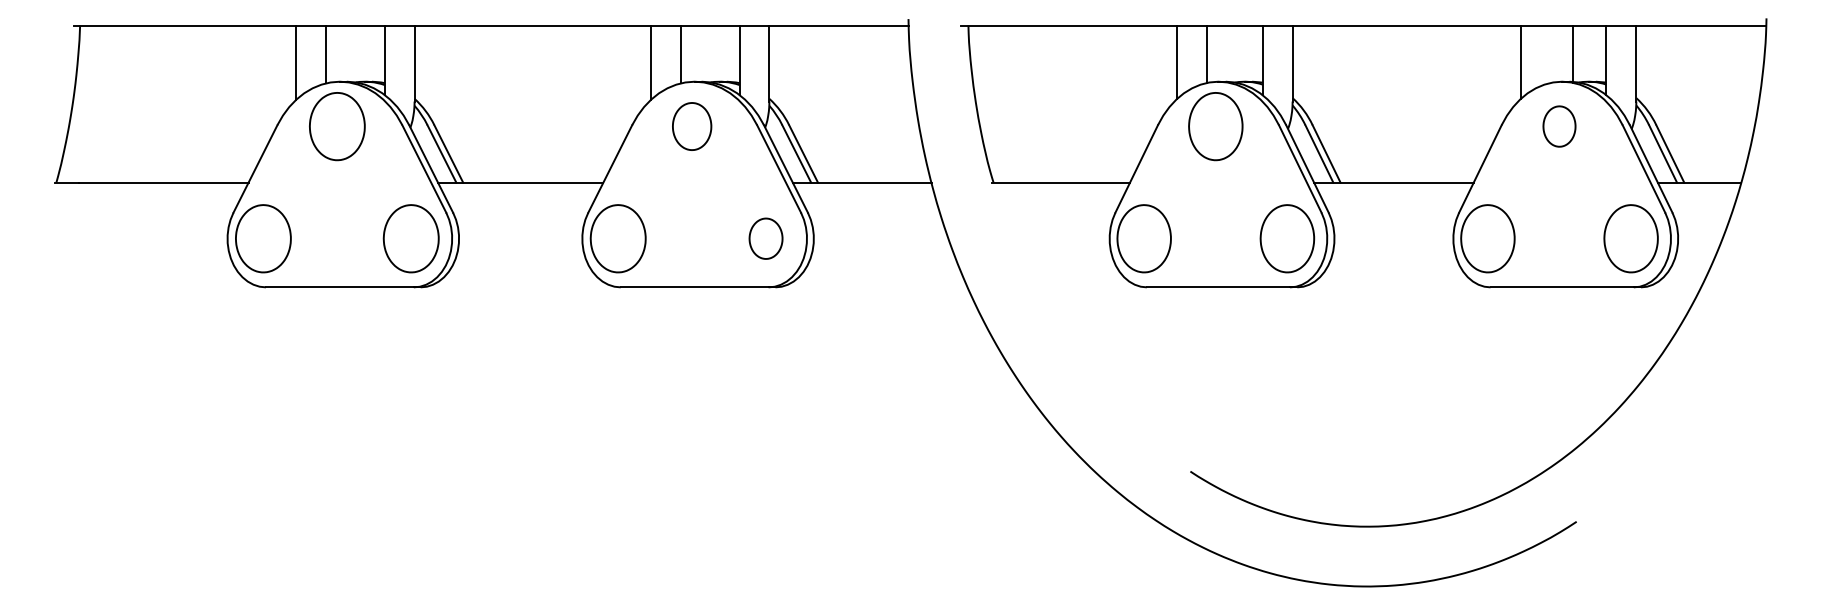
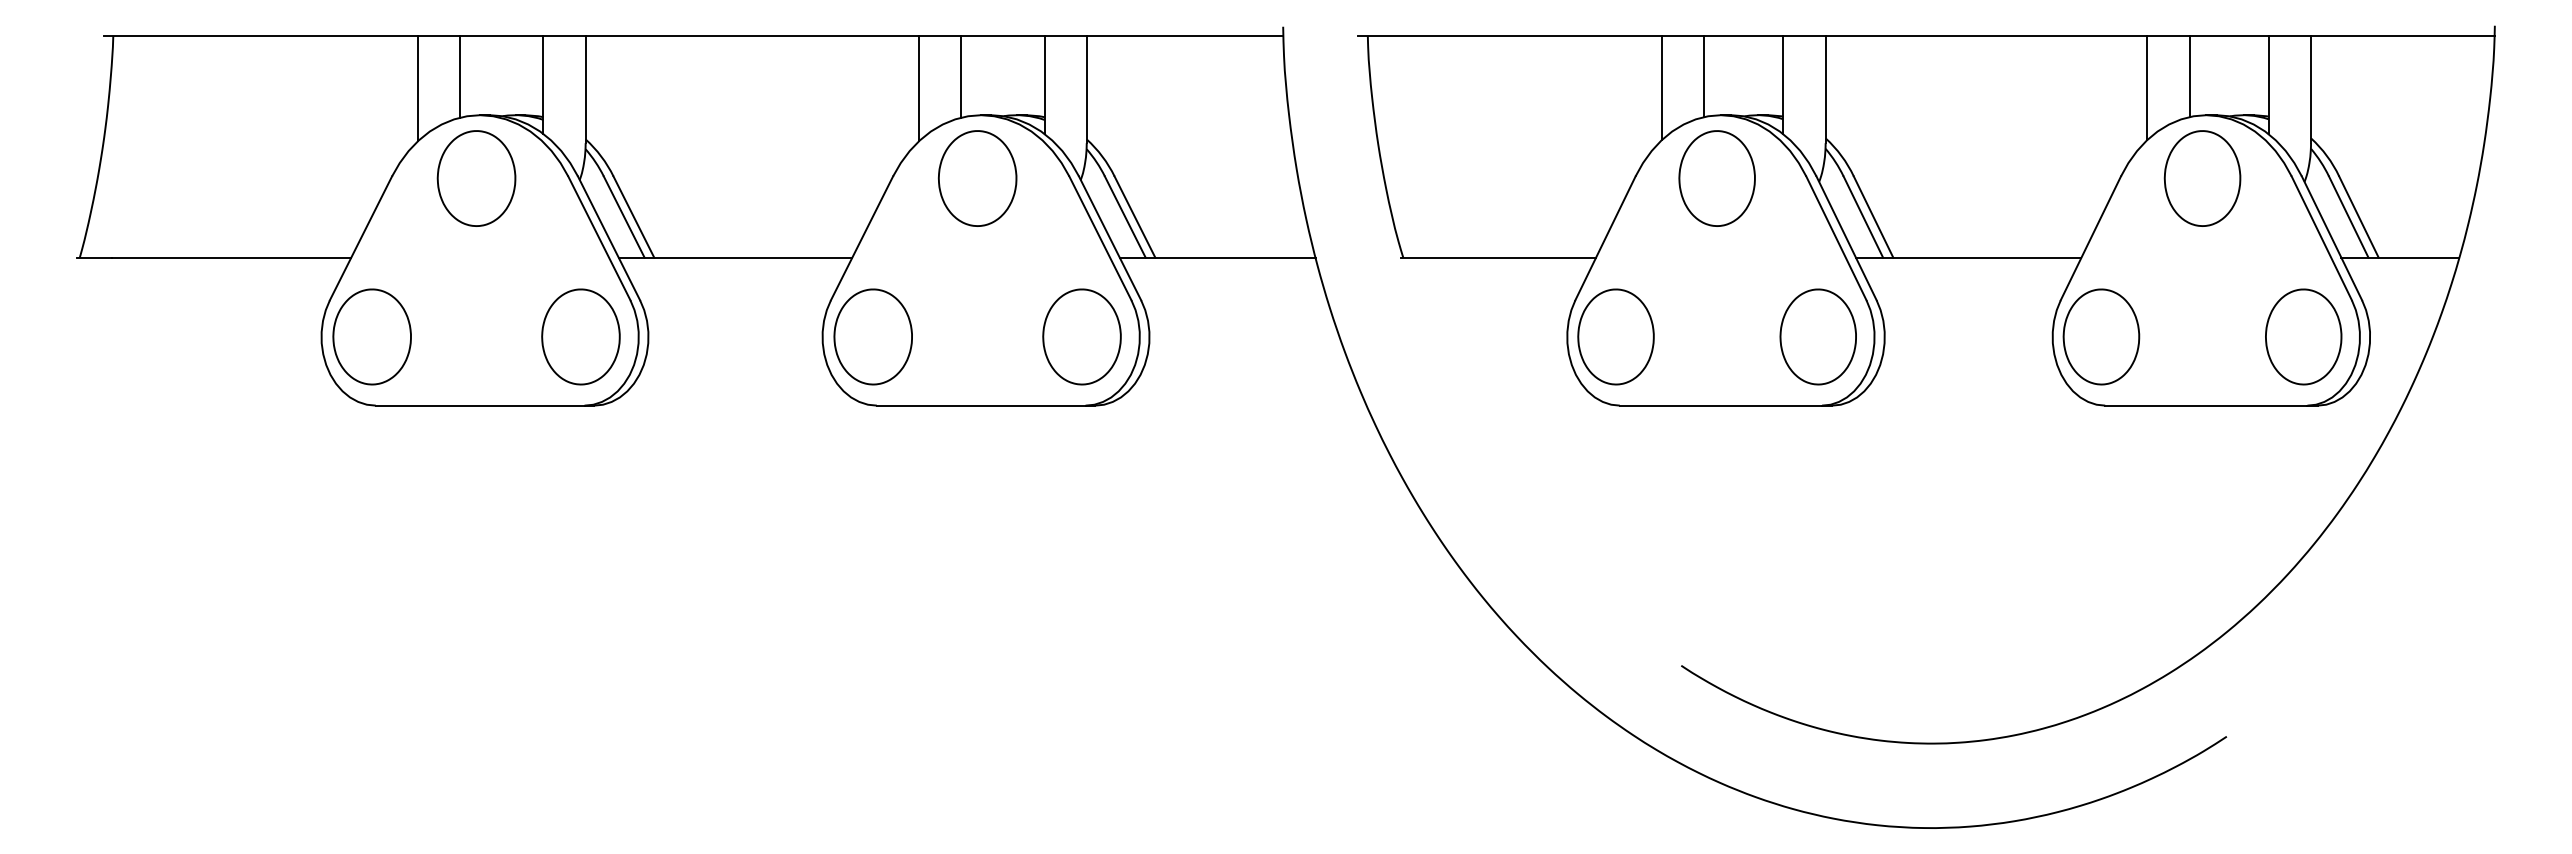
line: (1572, 54) -> (2189, 76), moved
part: (692, 126) -> (977, 178), size x1.43
part: (1559, 126) -> (2202, 178), size x1.67
part: (765, 238) -> (1081, 336), size x1.67

